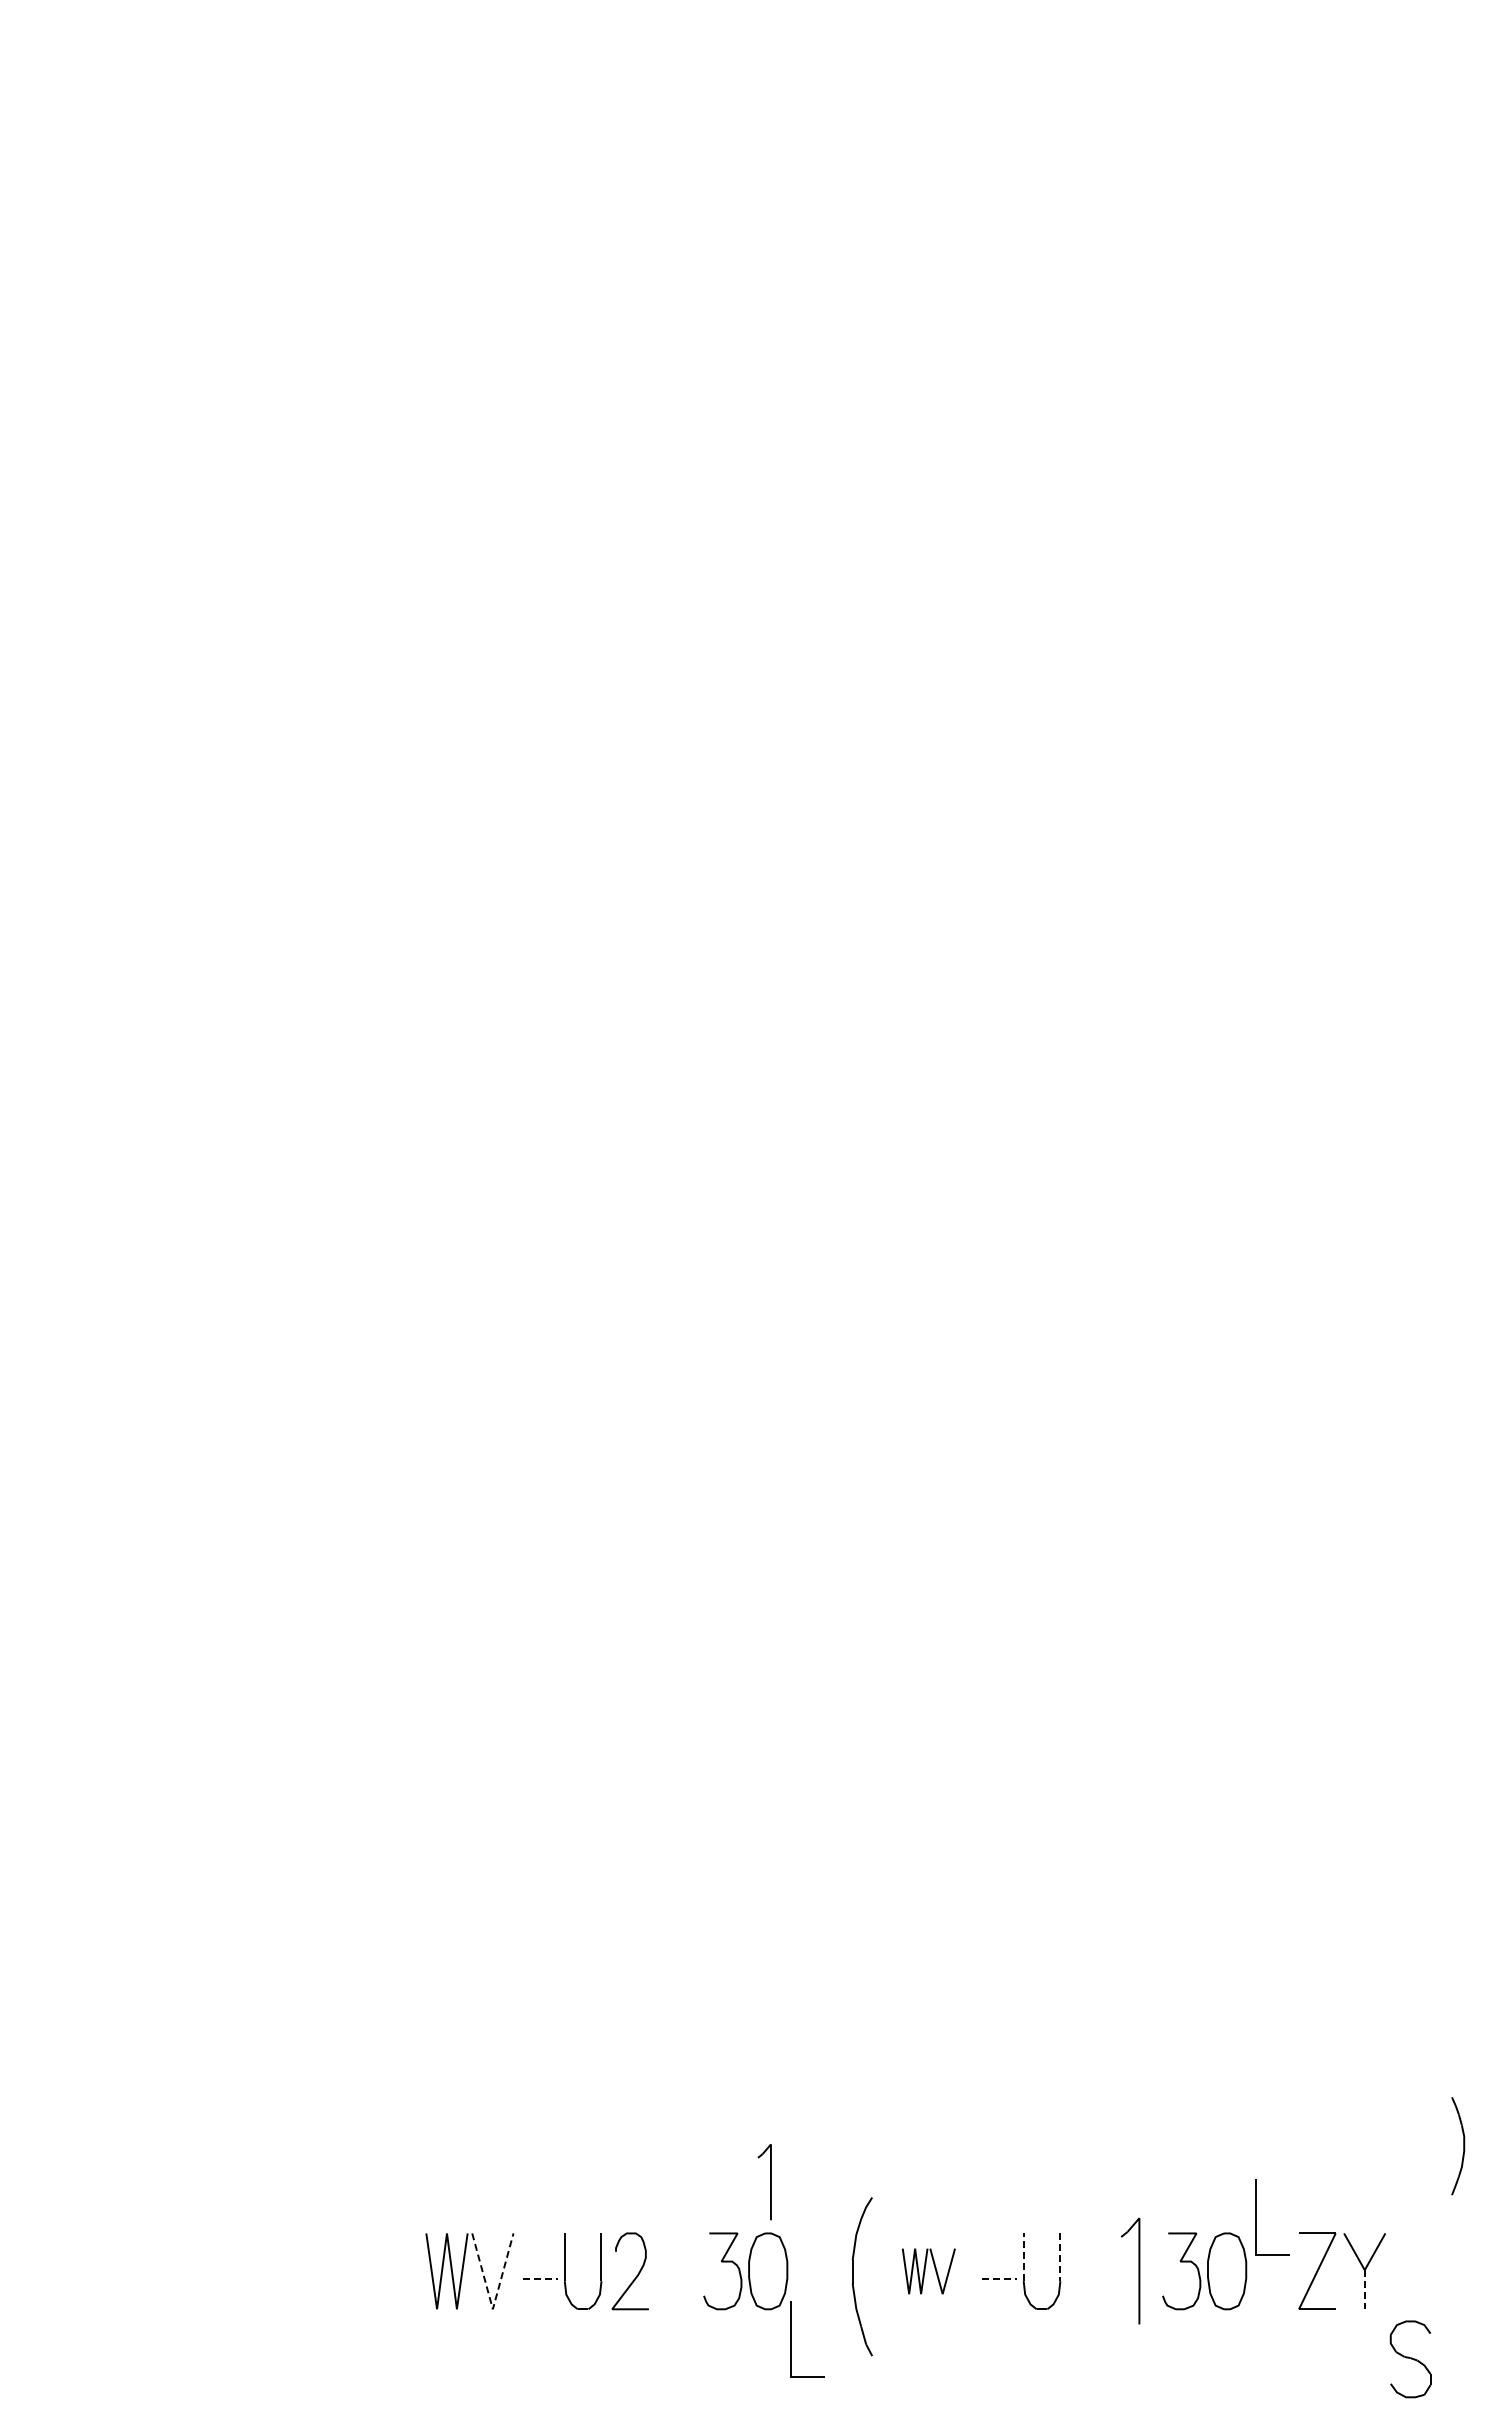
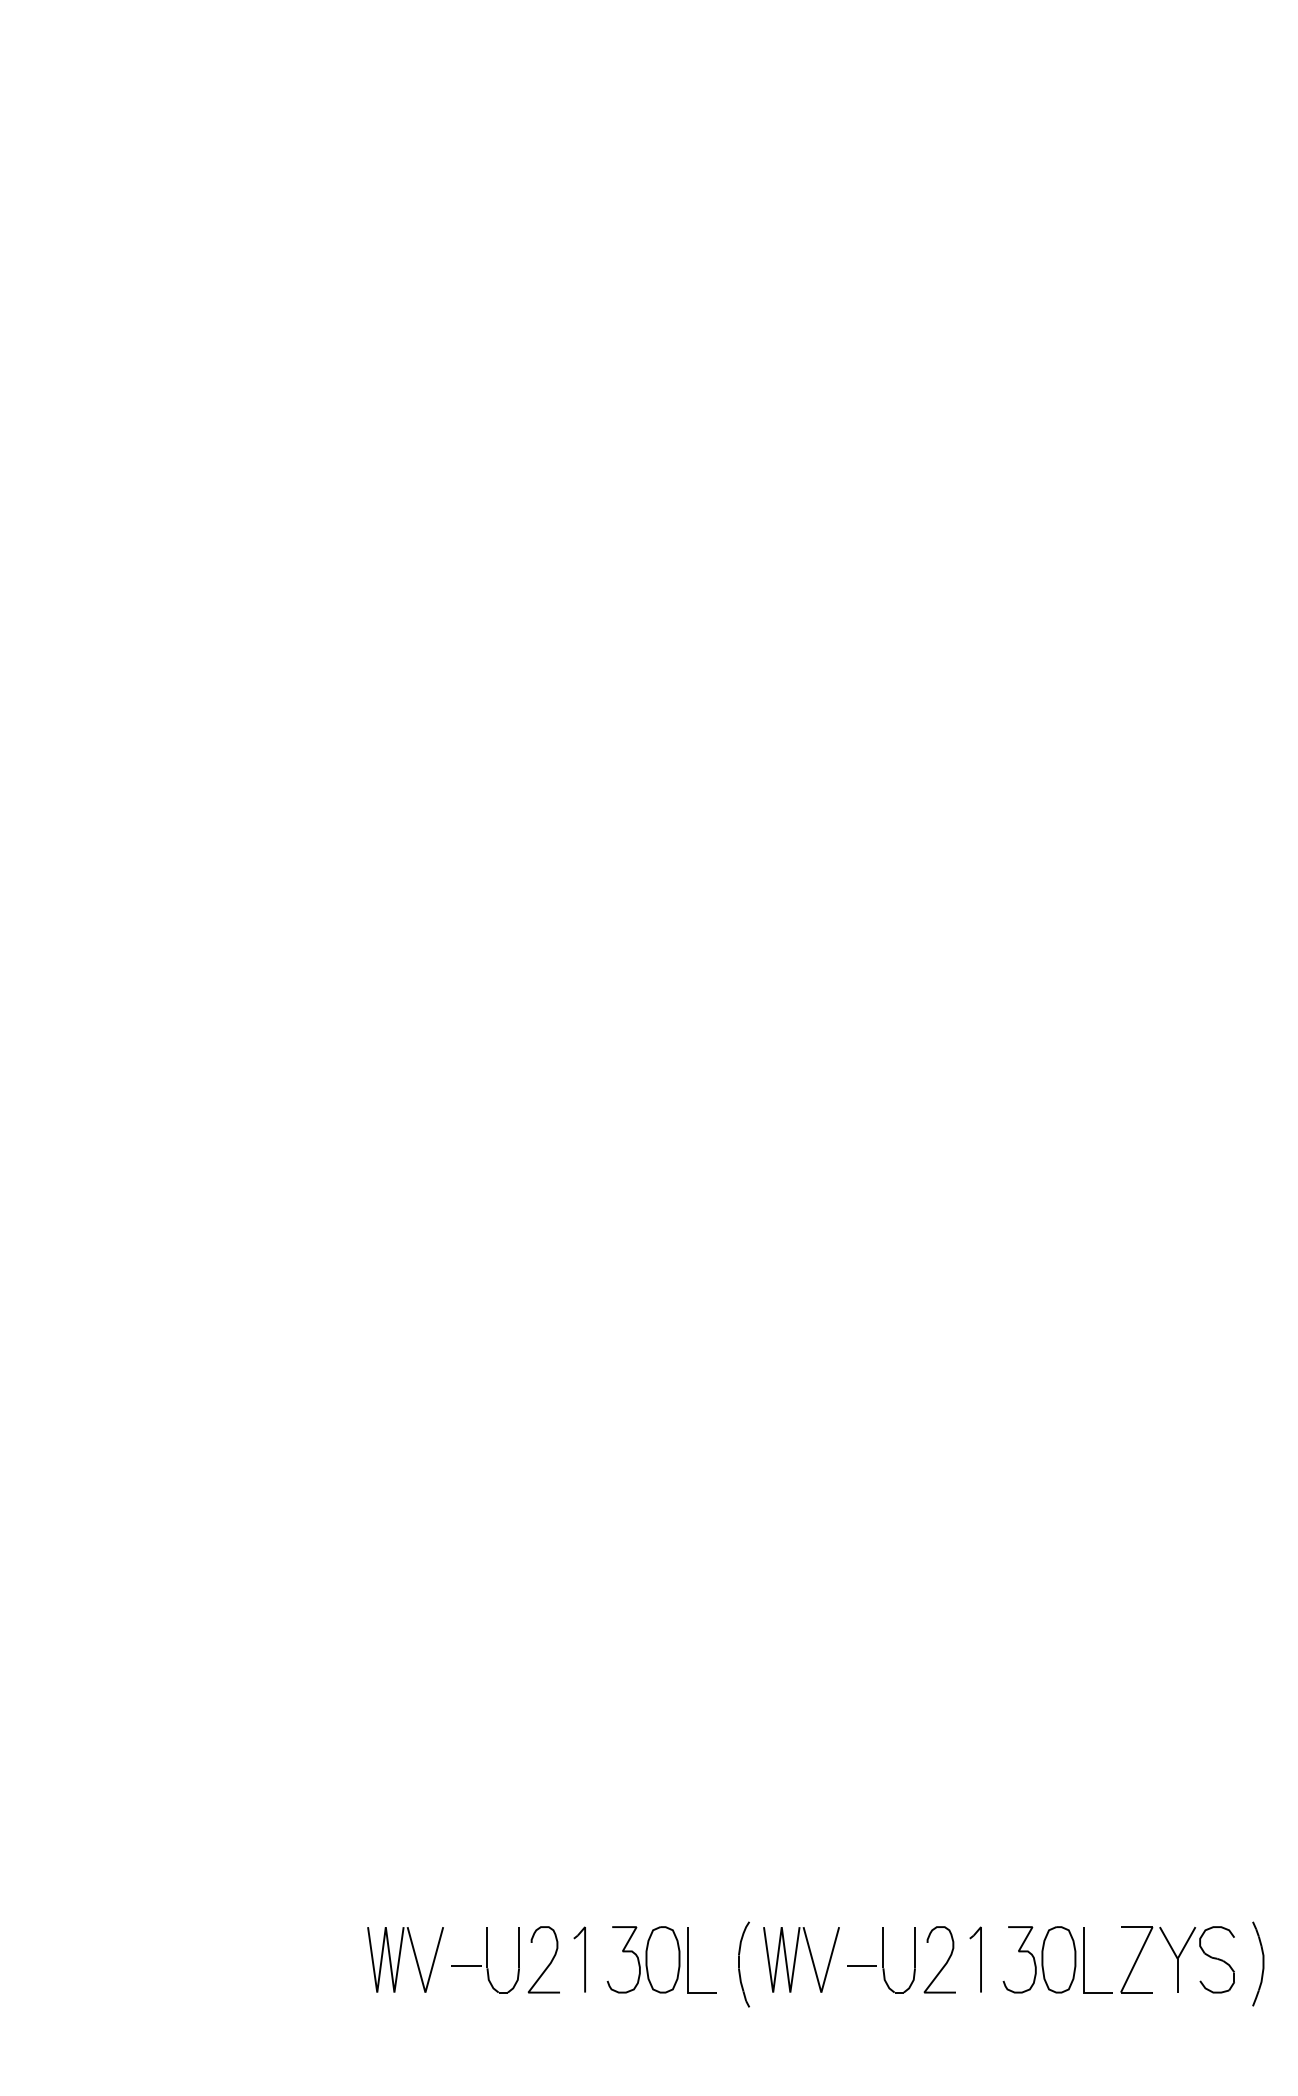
part: (1458, 2146) -> (1258, 1964), moved
part: (764, 2182) -> (579, 1959), moved
line: (1256, 2217) -> (1084, 1959), moved
line: (1023, 2257) -> (883, 1947), dashed -> solid
line: (1060, 2257) -> (915, 1947), dashed -> solid
part: (928, 2271) -> (801, 1959), size x1.67
part: (1130, 2271) -> (975, 1959), size x0.71
part: (861, 2276) -> (743, 1964), size x0.62
curve: (1094, 2276) -> (944, 1964), added
line: (540, 2278) -> (466, 1966), dashed -> solid
line: (999, 2278) -> (862, 1966), dashed -> solid
line: (1364, 2289) -> (1177, 1975), dashed -> solid
line: (492, 2309) -> (425, 1992), dashed -> solid
line: (791, 2339) -> (688, 1959), moved
part: (1410, 2359) -> (1217, 1959), moved

